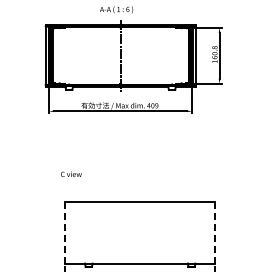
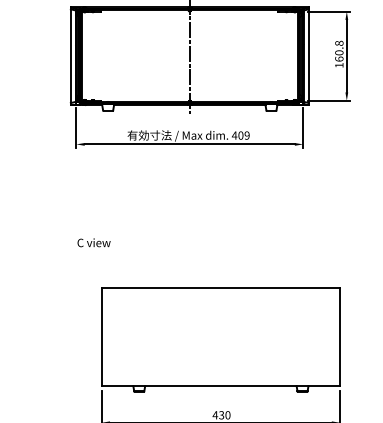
text: (71, 173) -> (94, 241), moved
line: (65, 232) -> (102, 336), dashed -> solid
line: (215, 232) -> (340, 336), dashed -> solid

